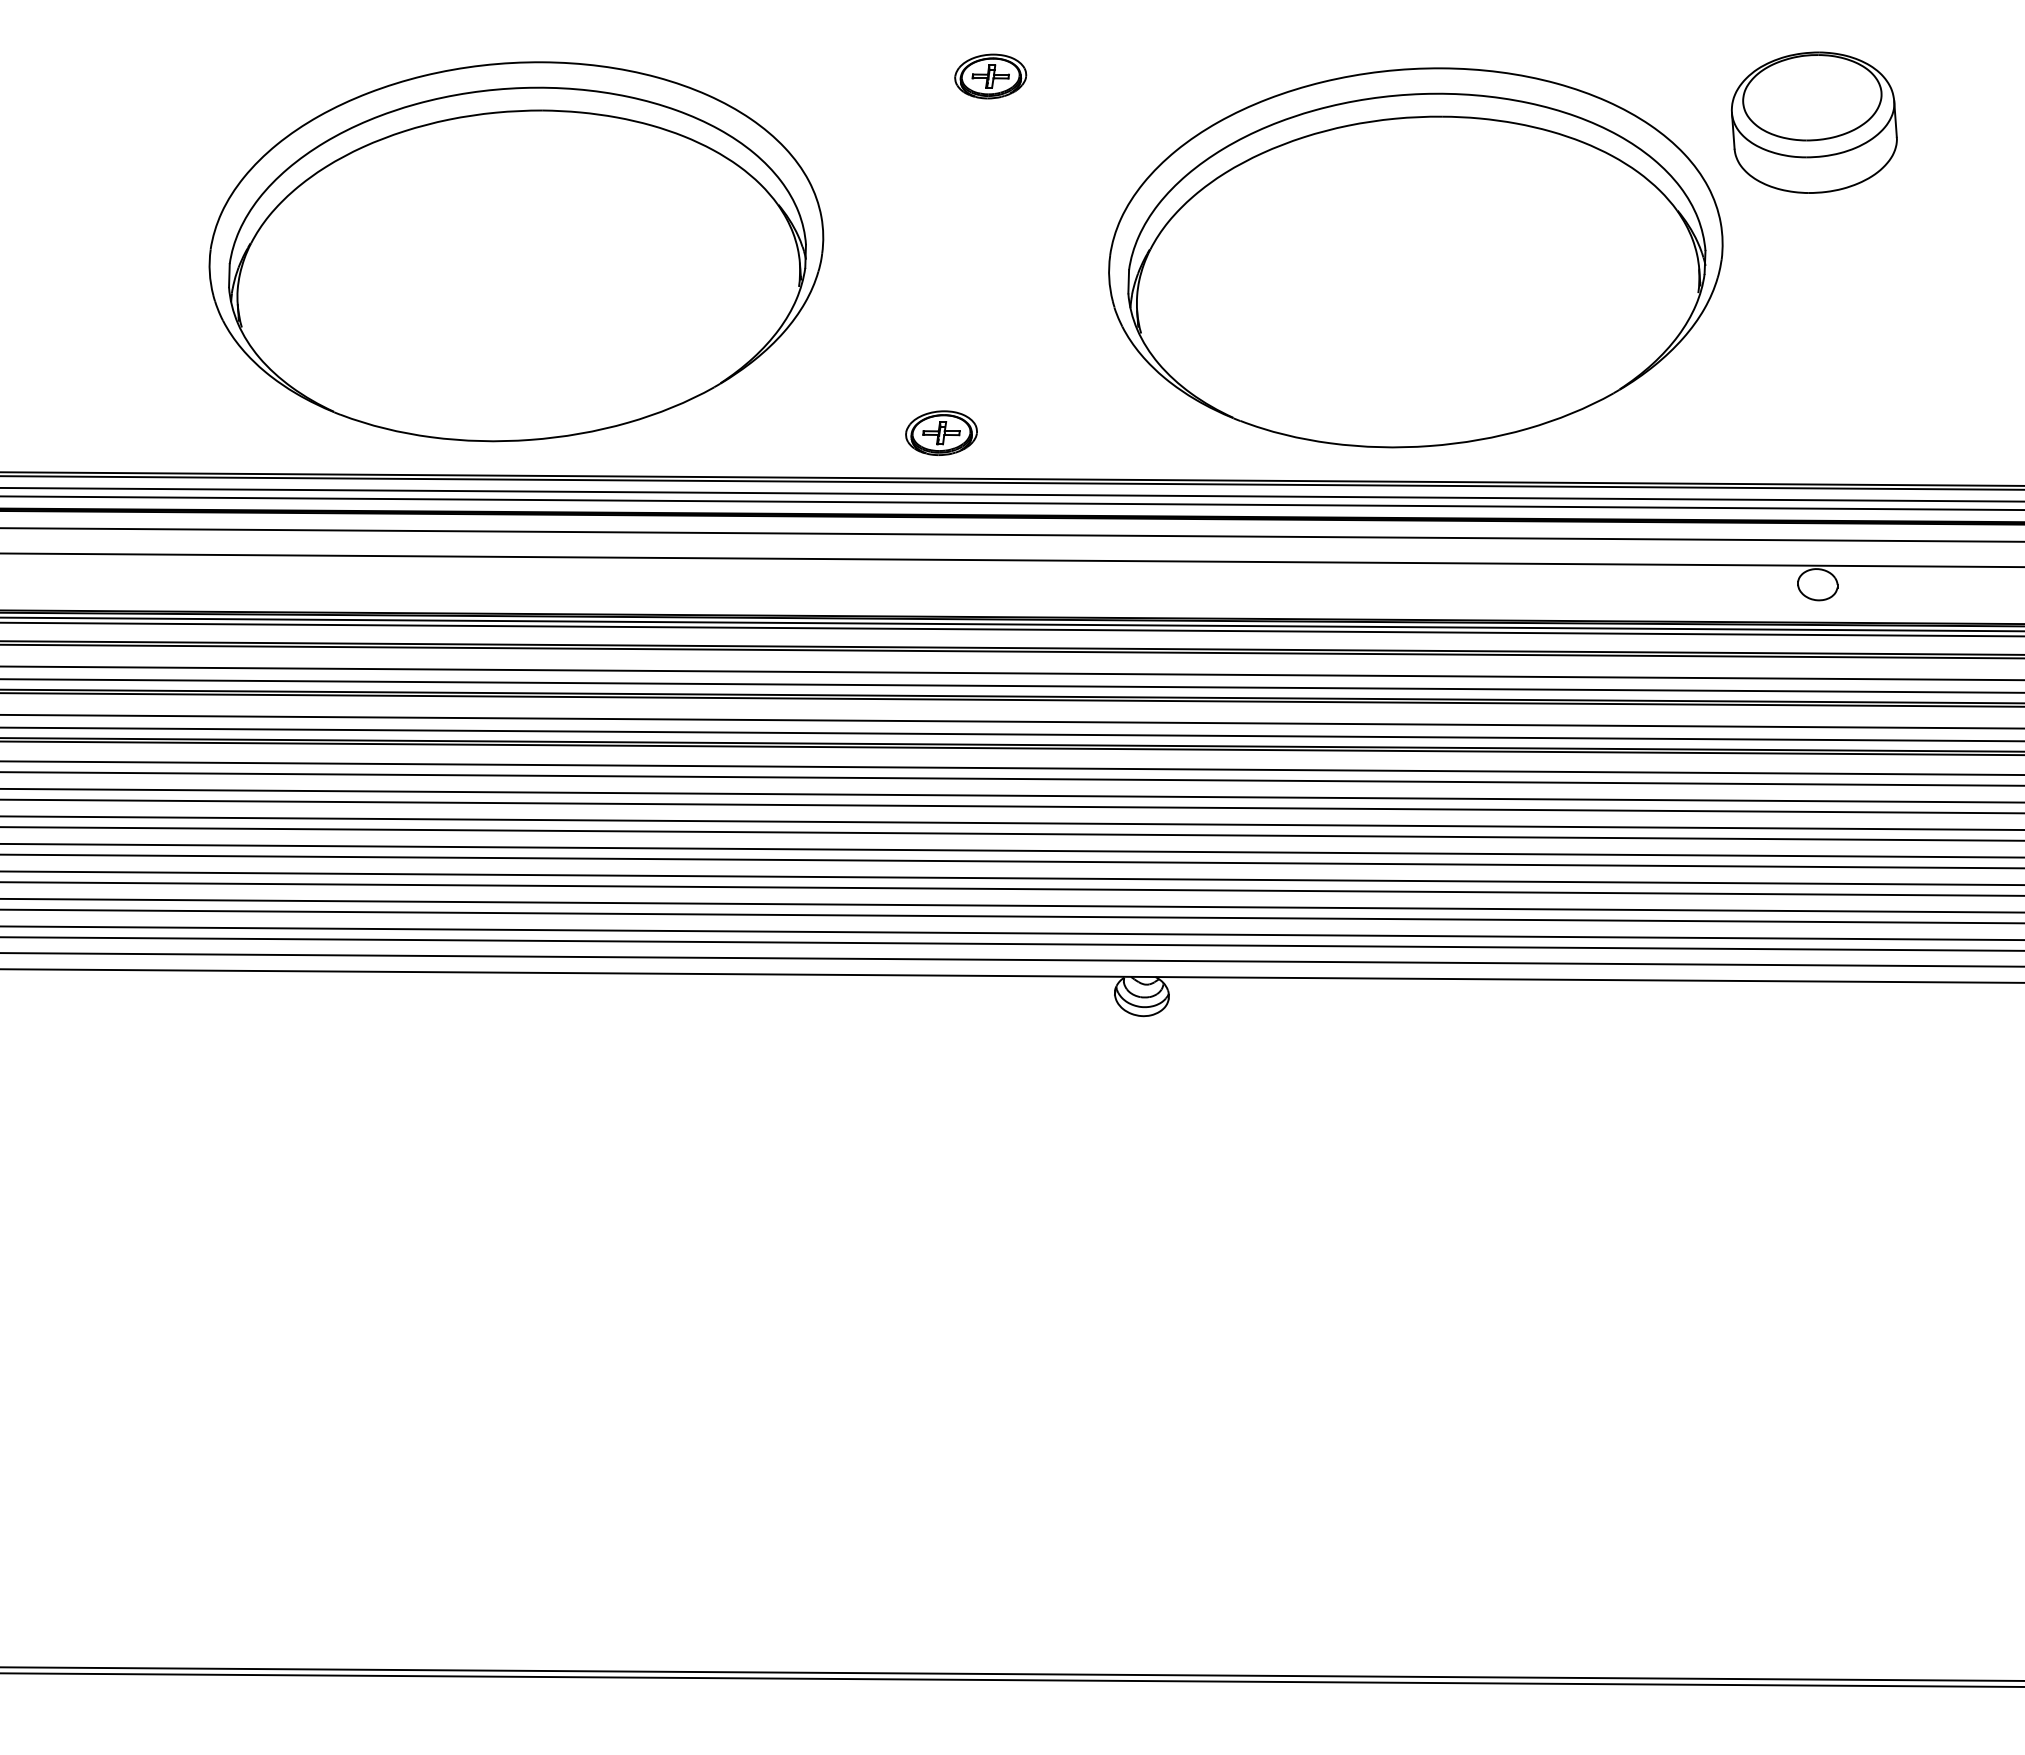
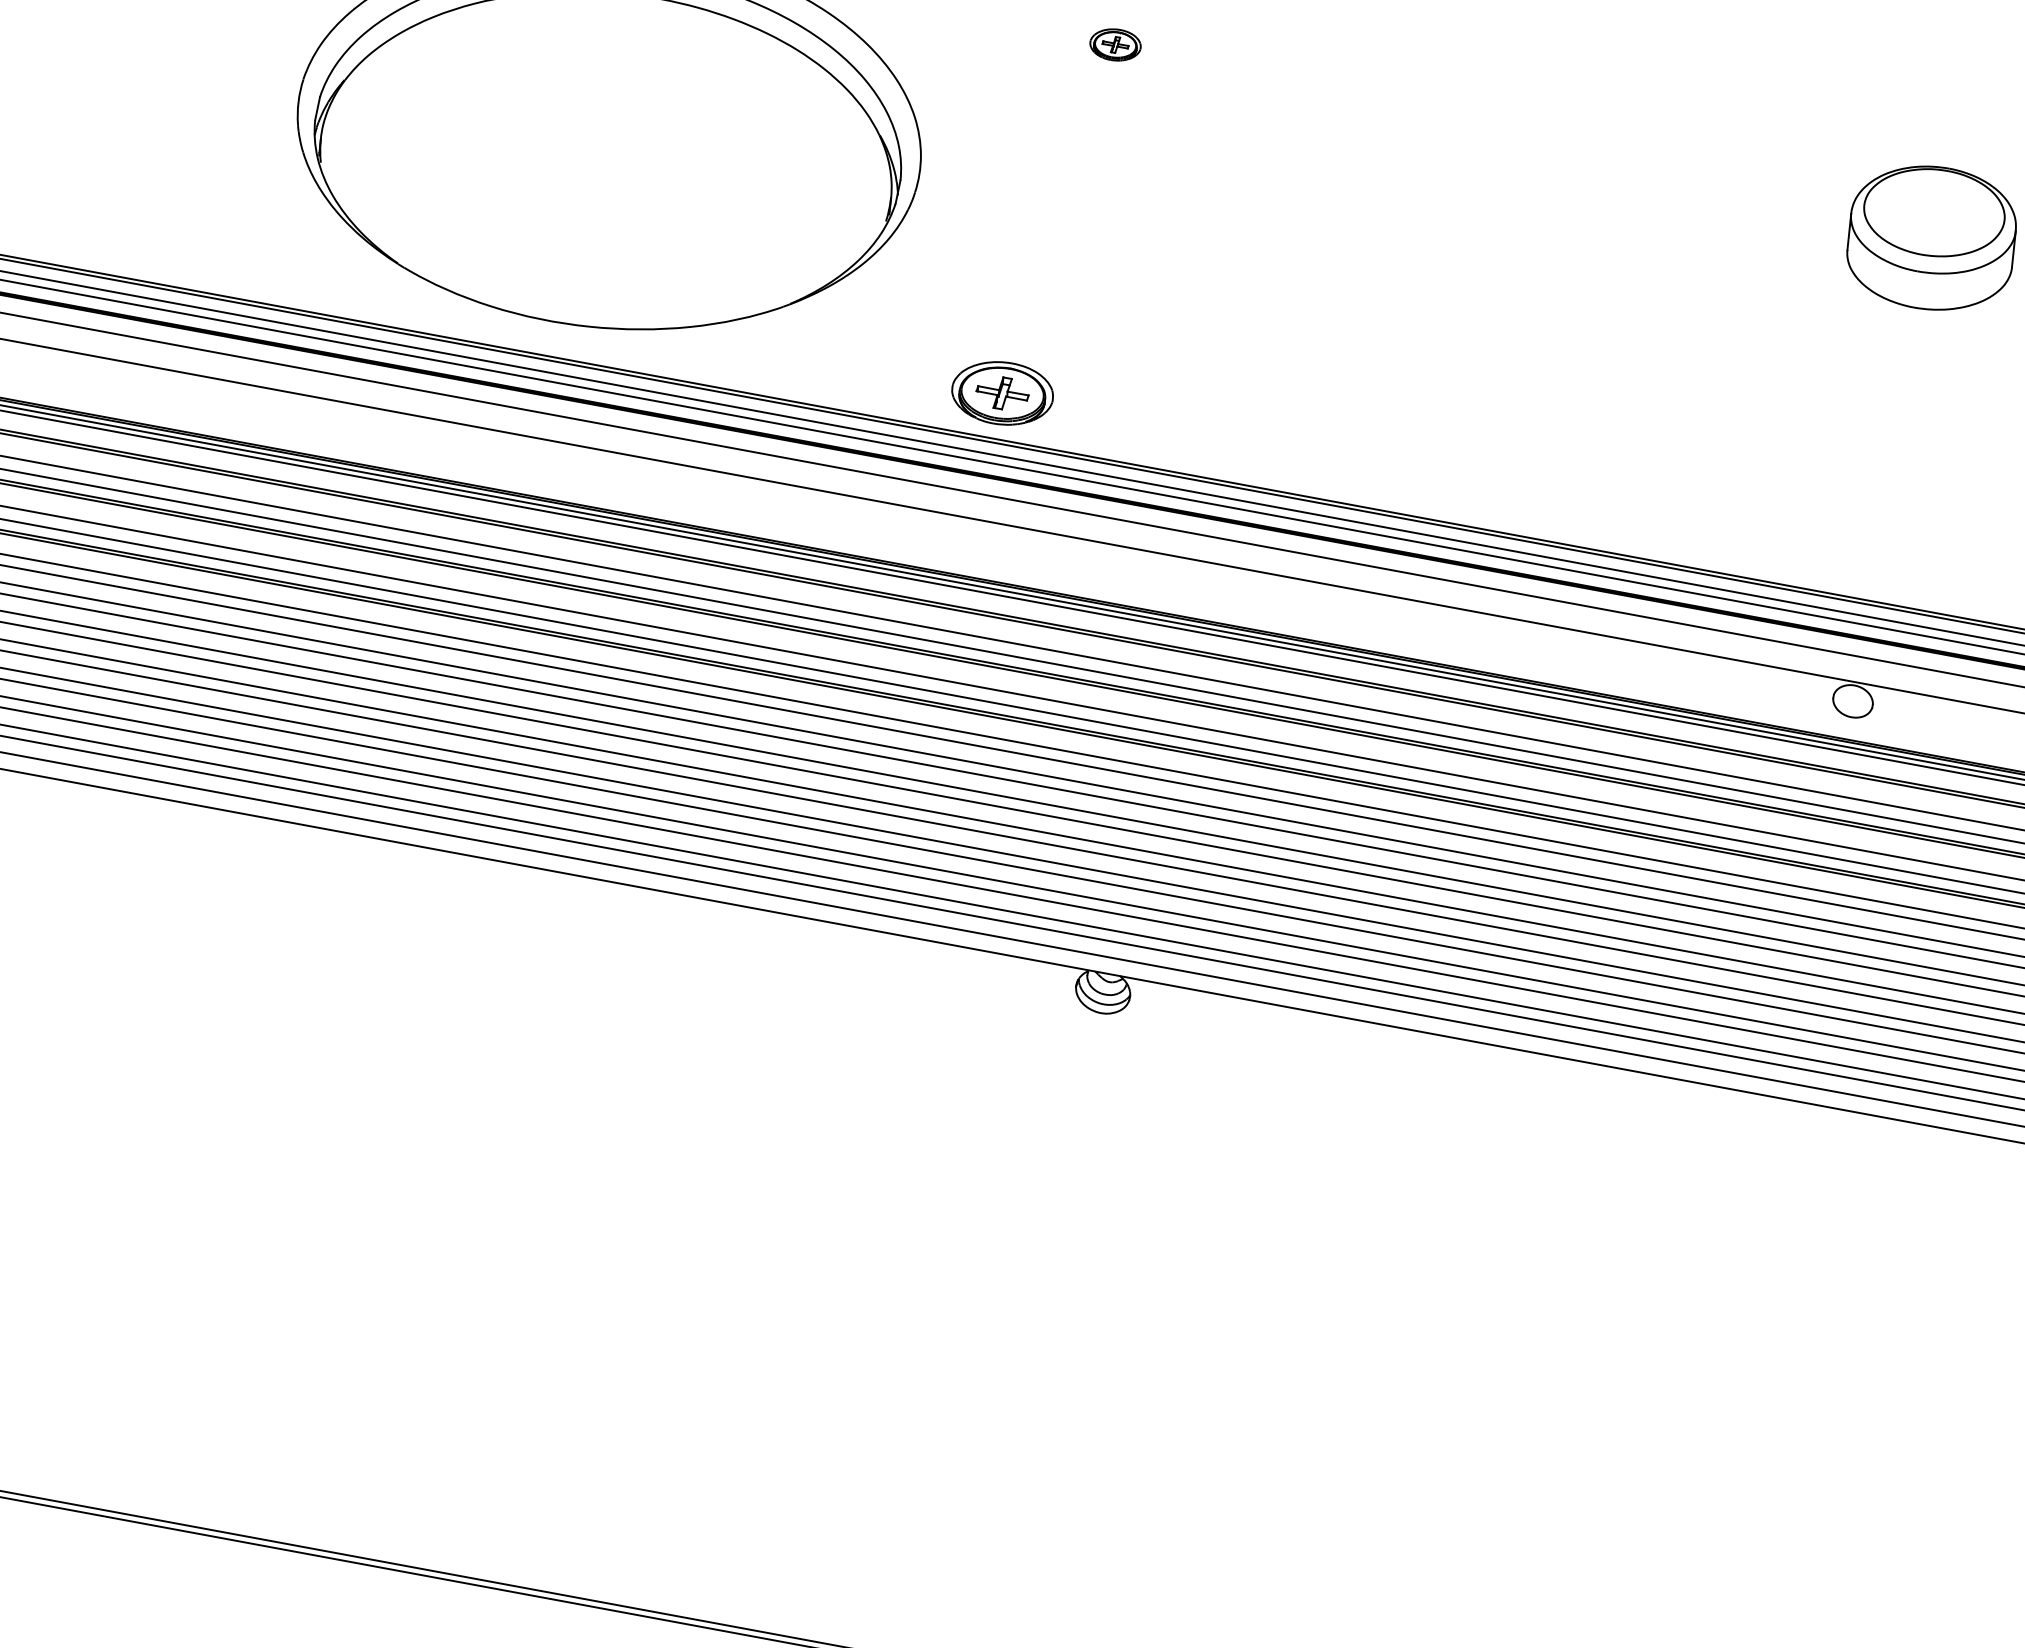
part: (990, 76) -> (1115, 44), size x0.7
part: (1415, 257) -> (1508, 301), removed
part: (941, 432) -> (1002, 392), size x1.4

